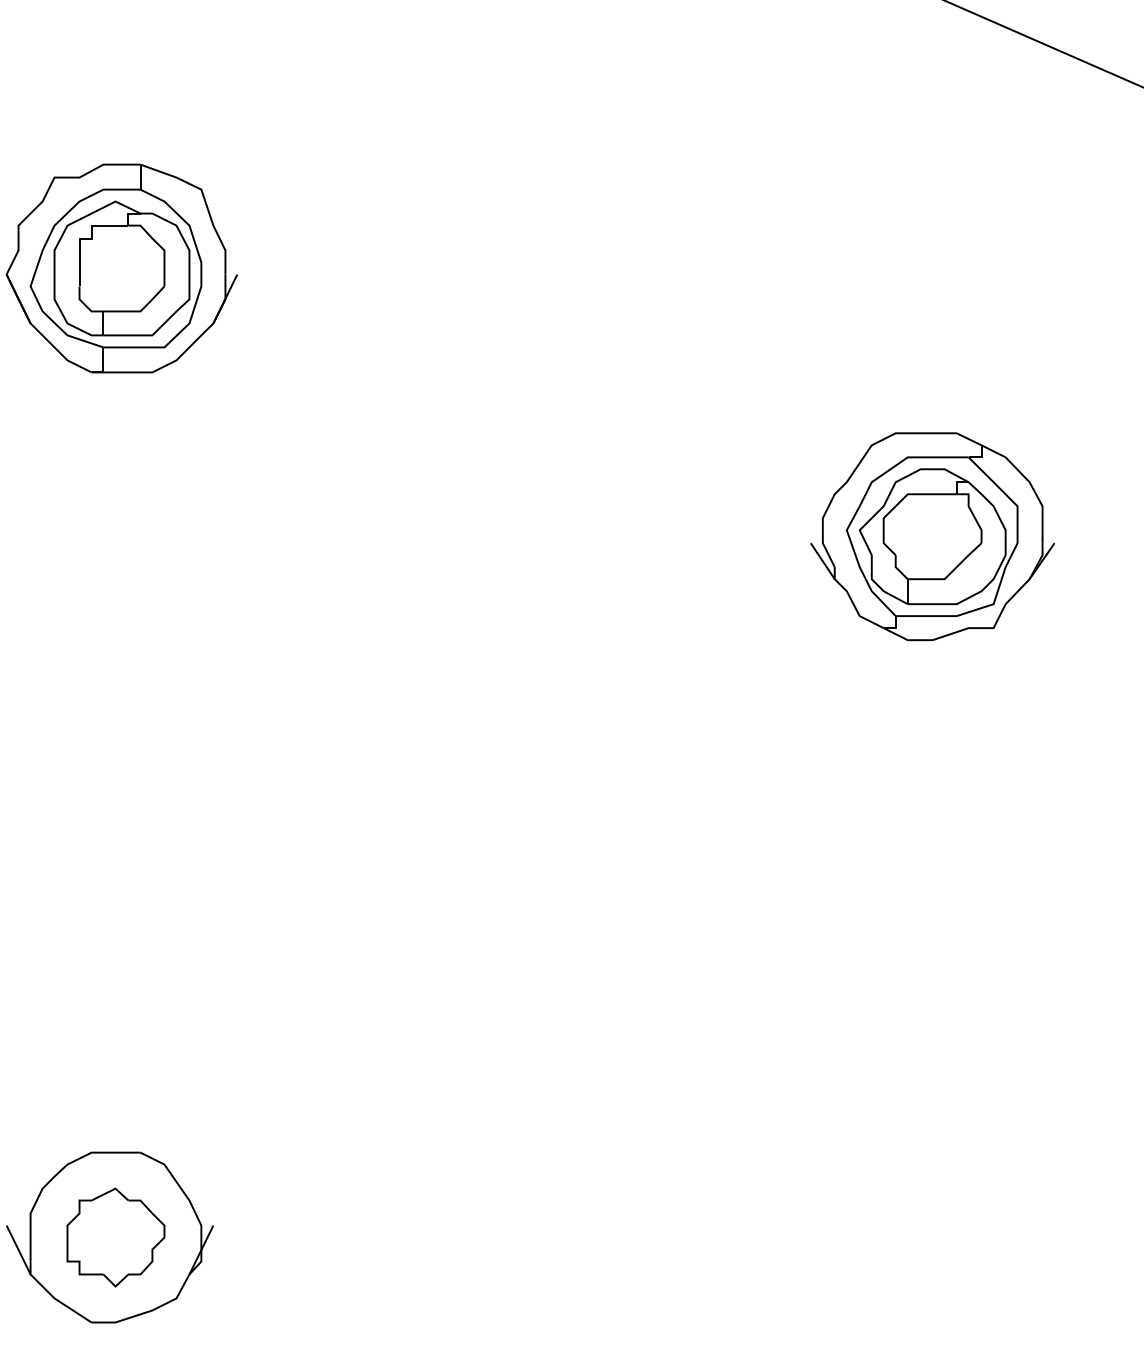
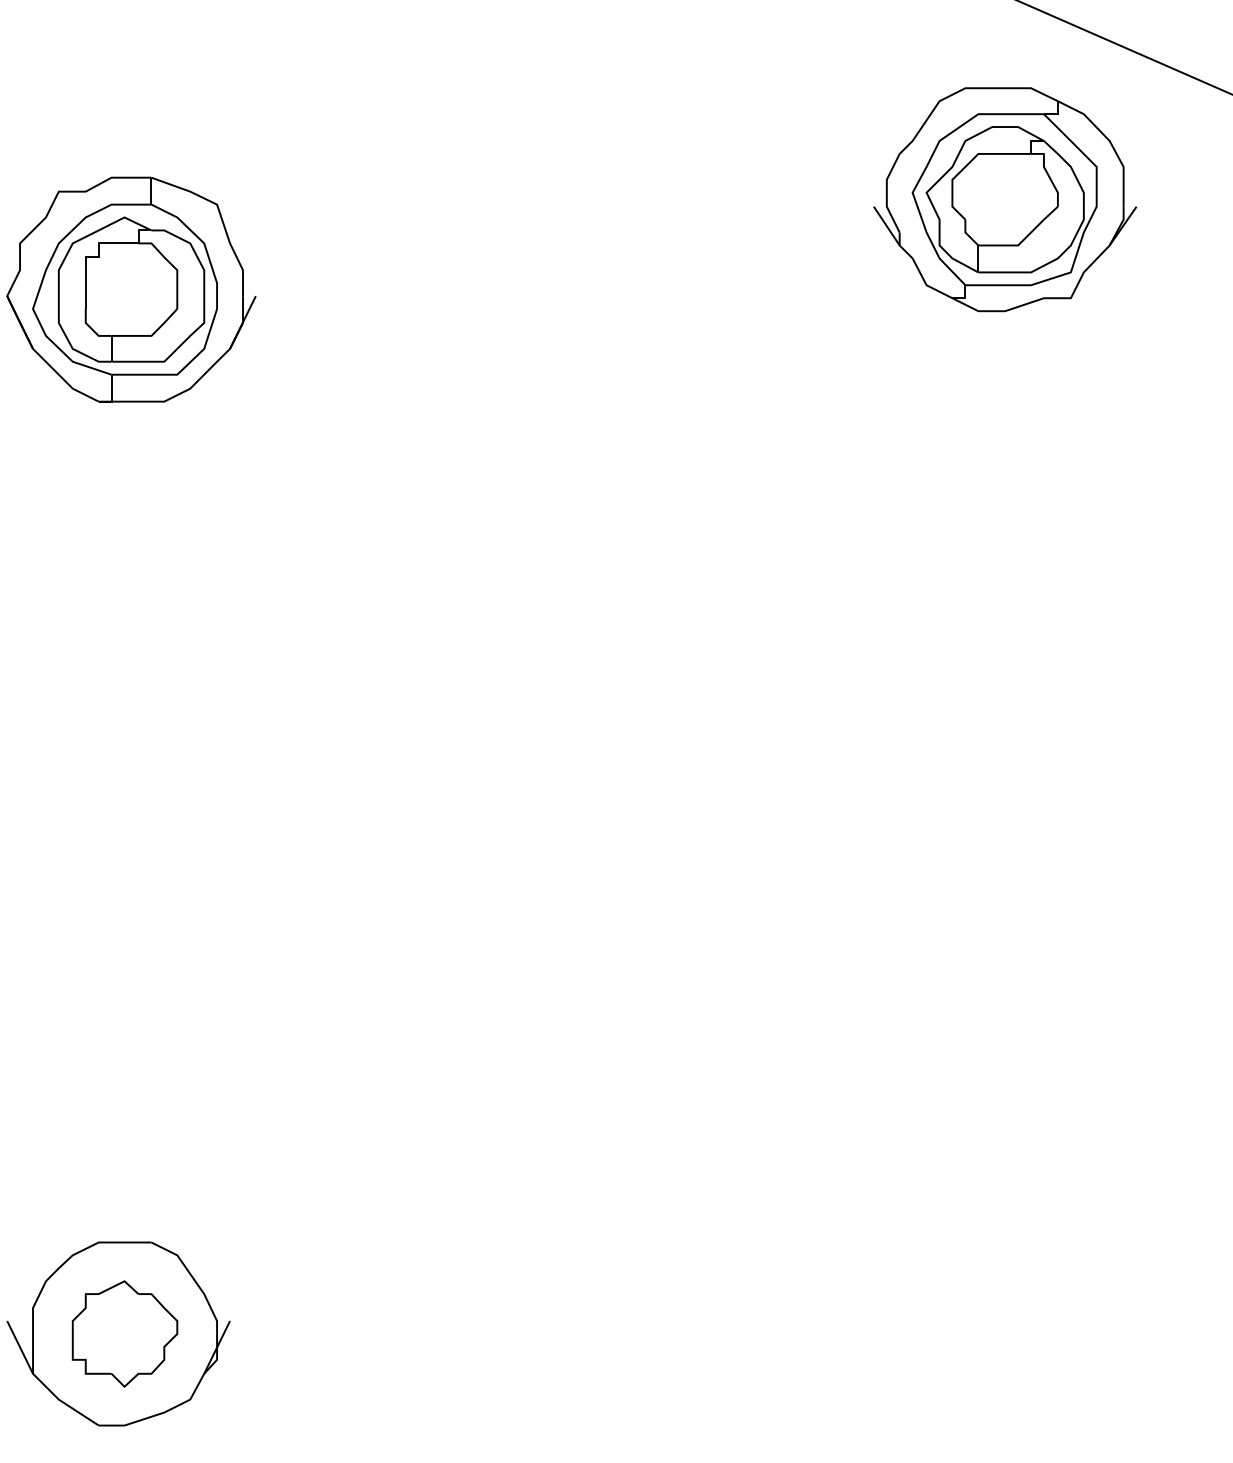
part: (932, 536) -> (1005, 199), moved

